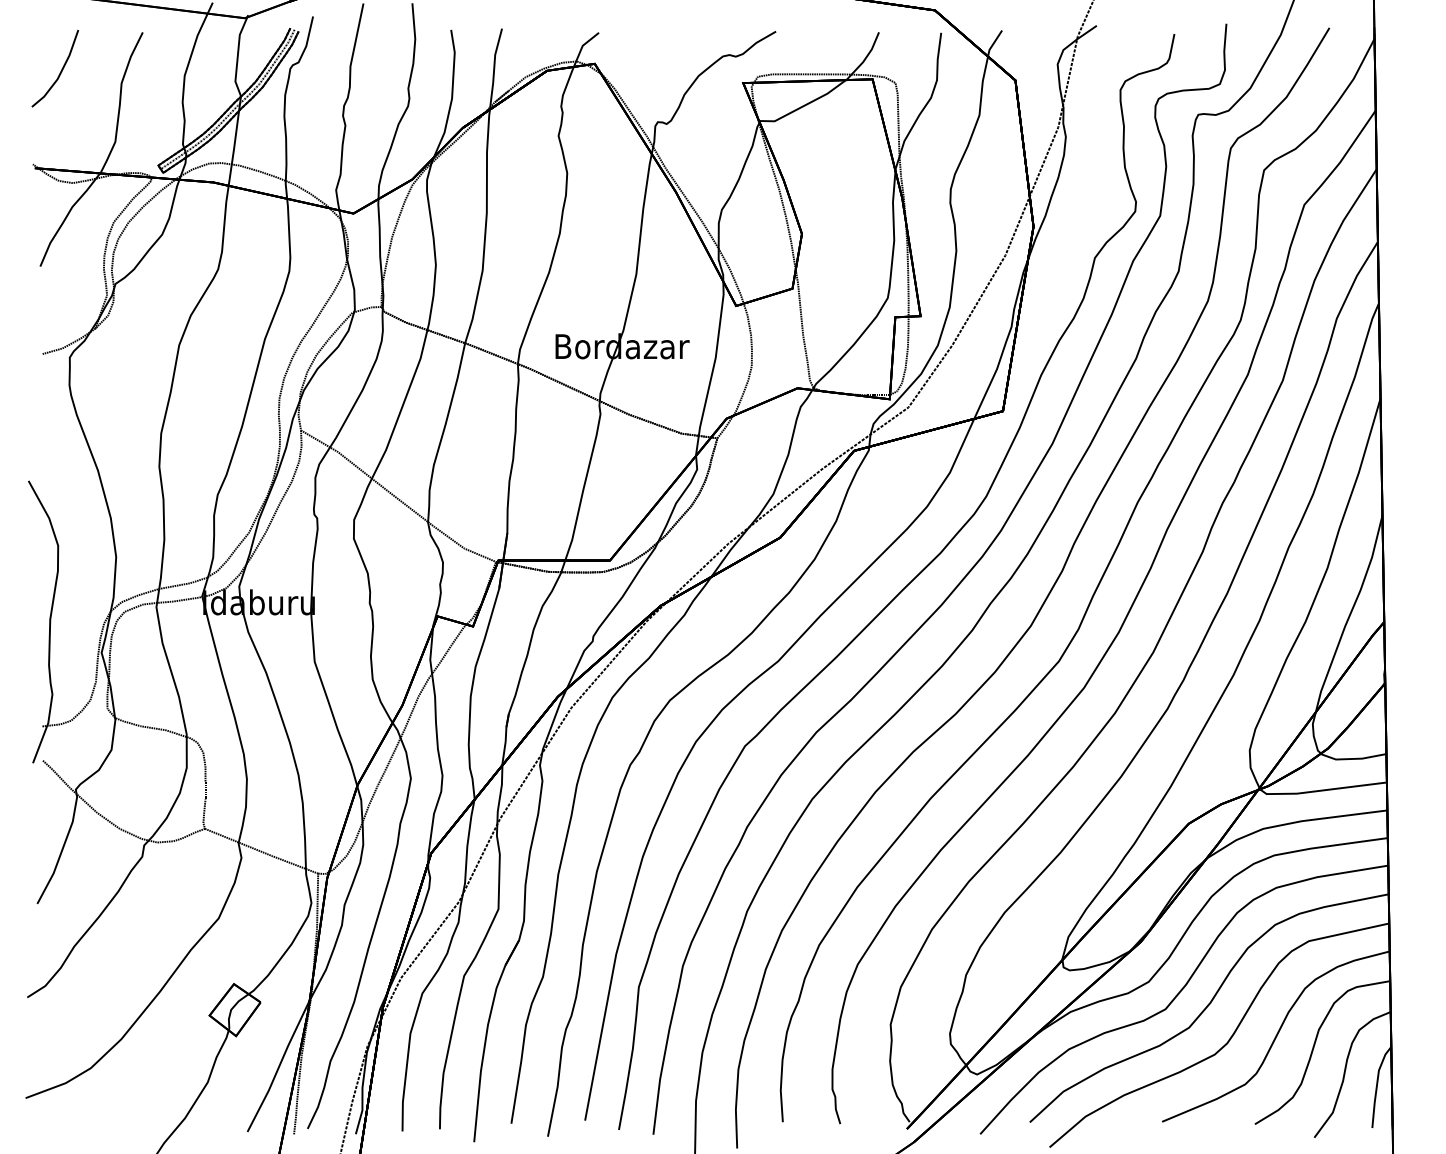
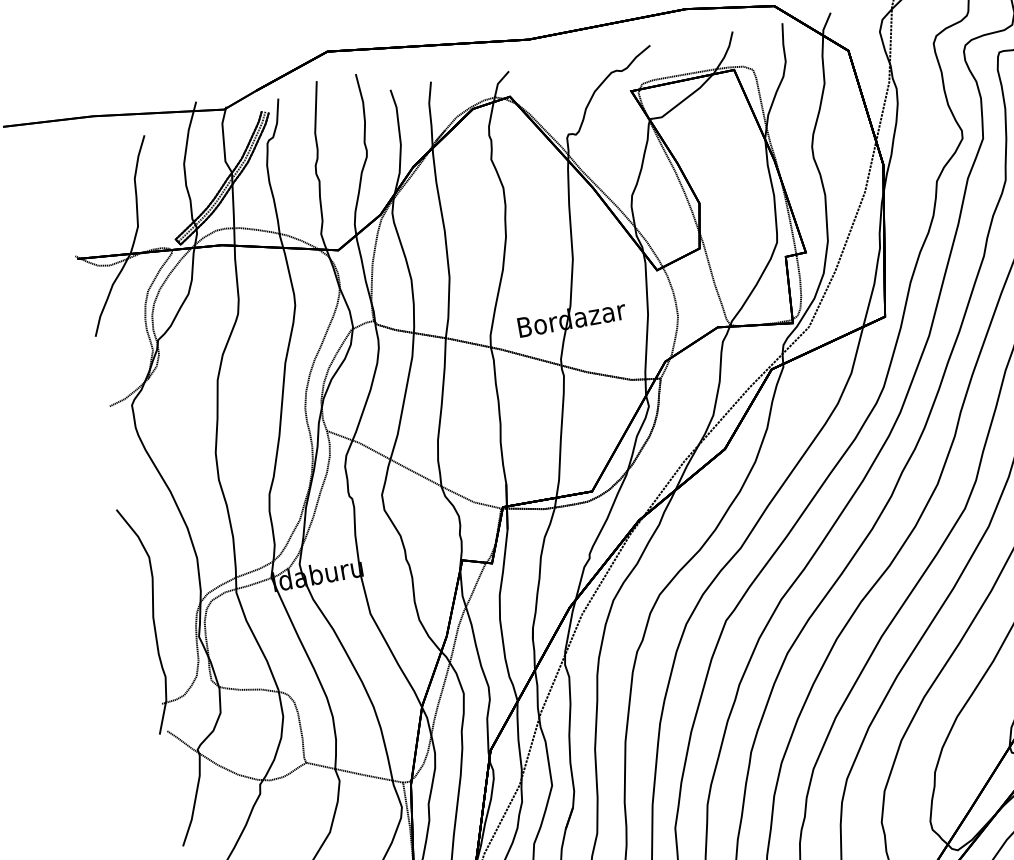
part: (55, 68) -> (79, 176), removed

